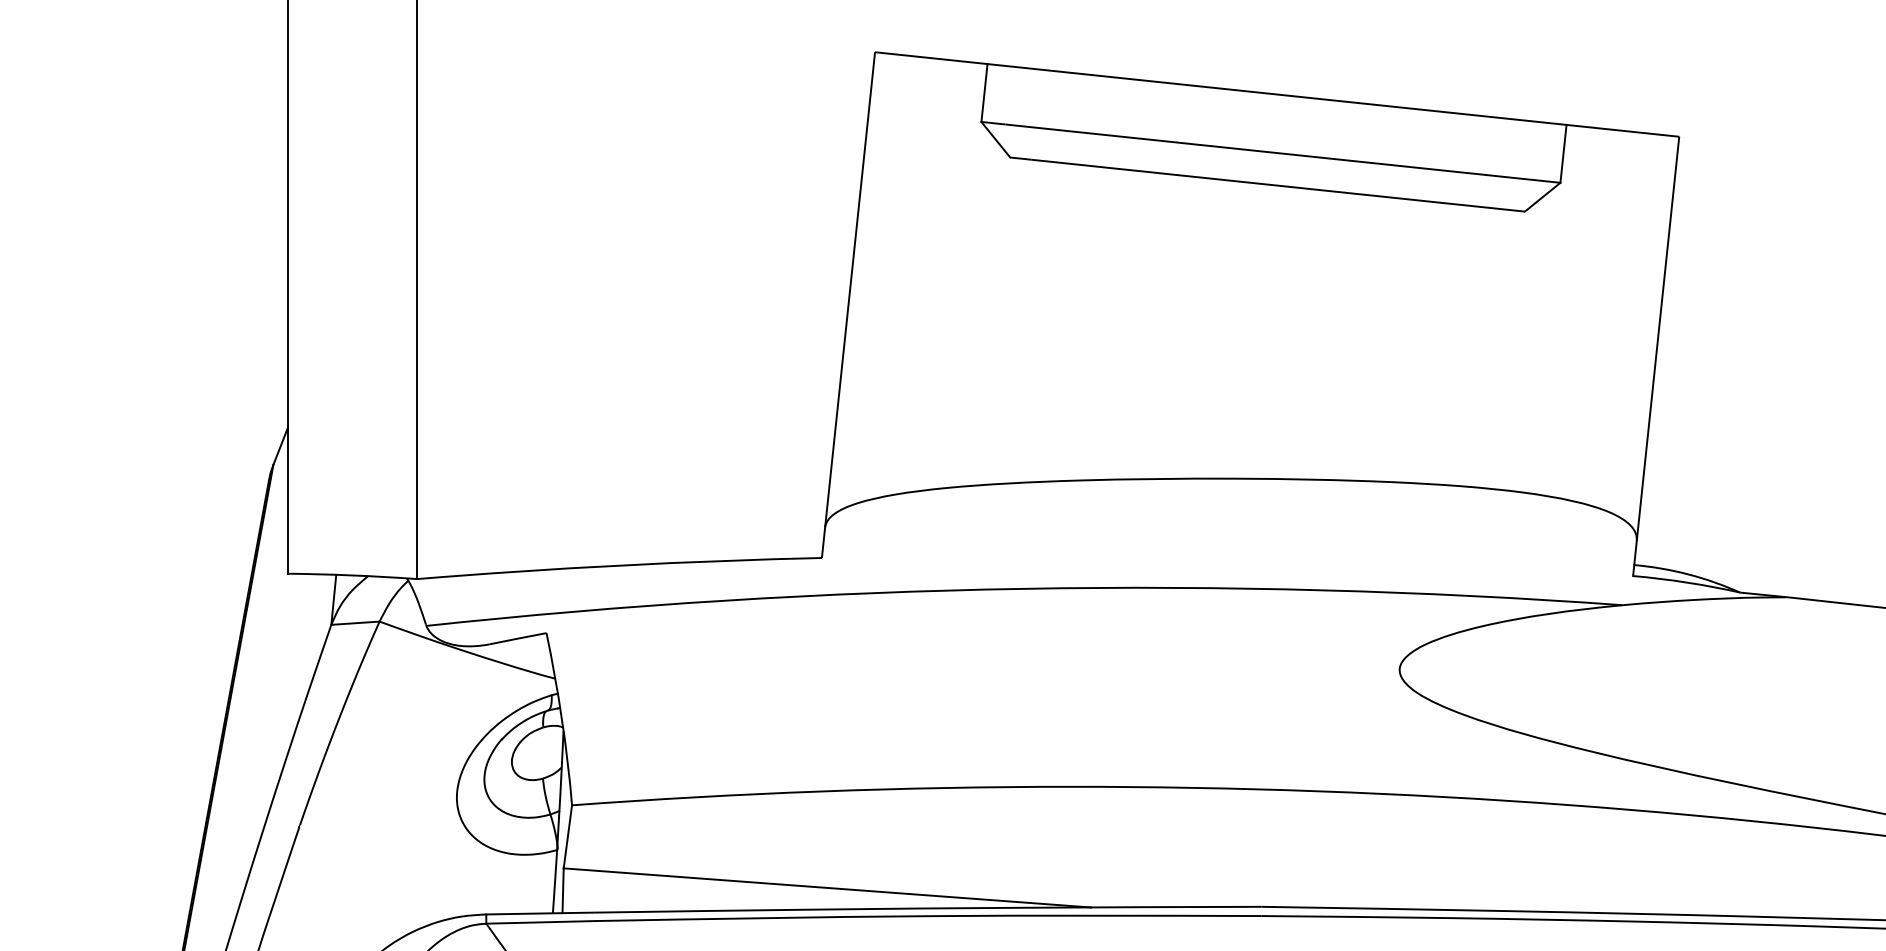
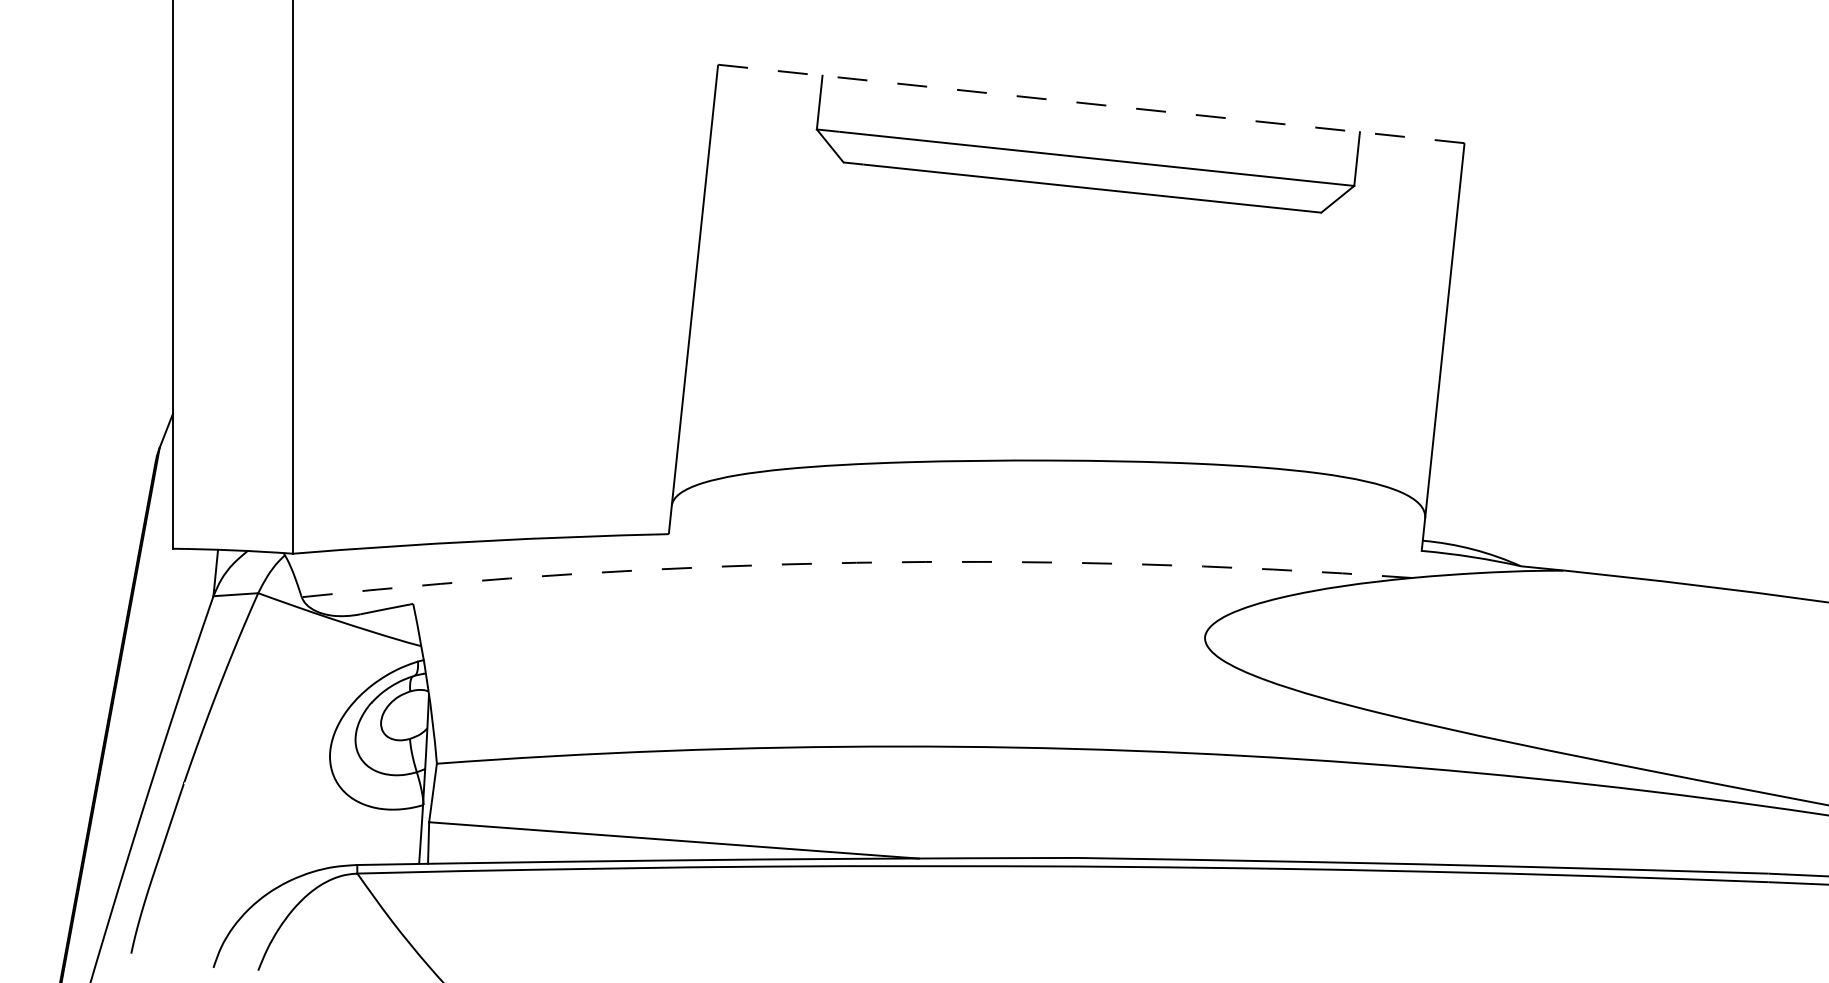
line: (1277, 93) -> (1091, 103), solid -> dashed
arc: (1024, 588) -> (856, 562), solid -> dashed

